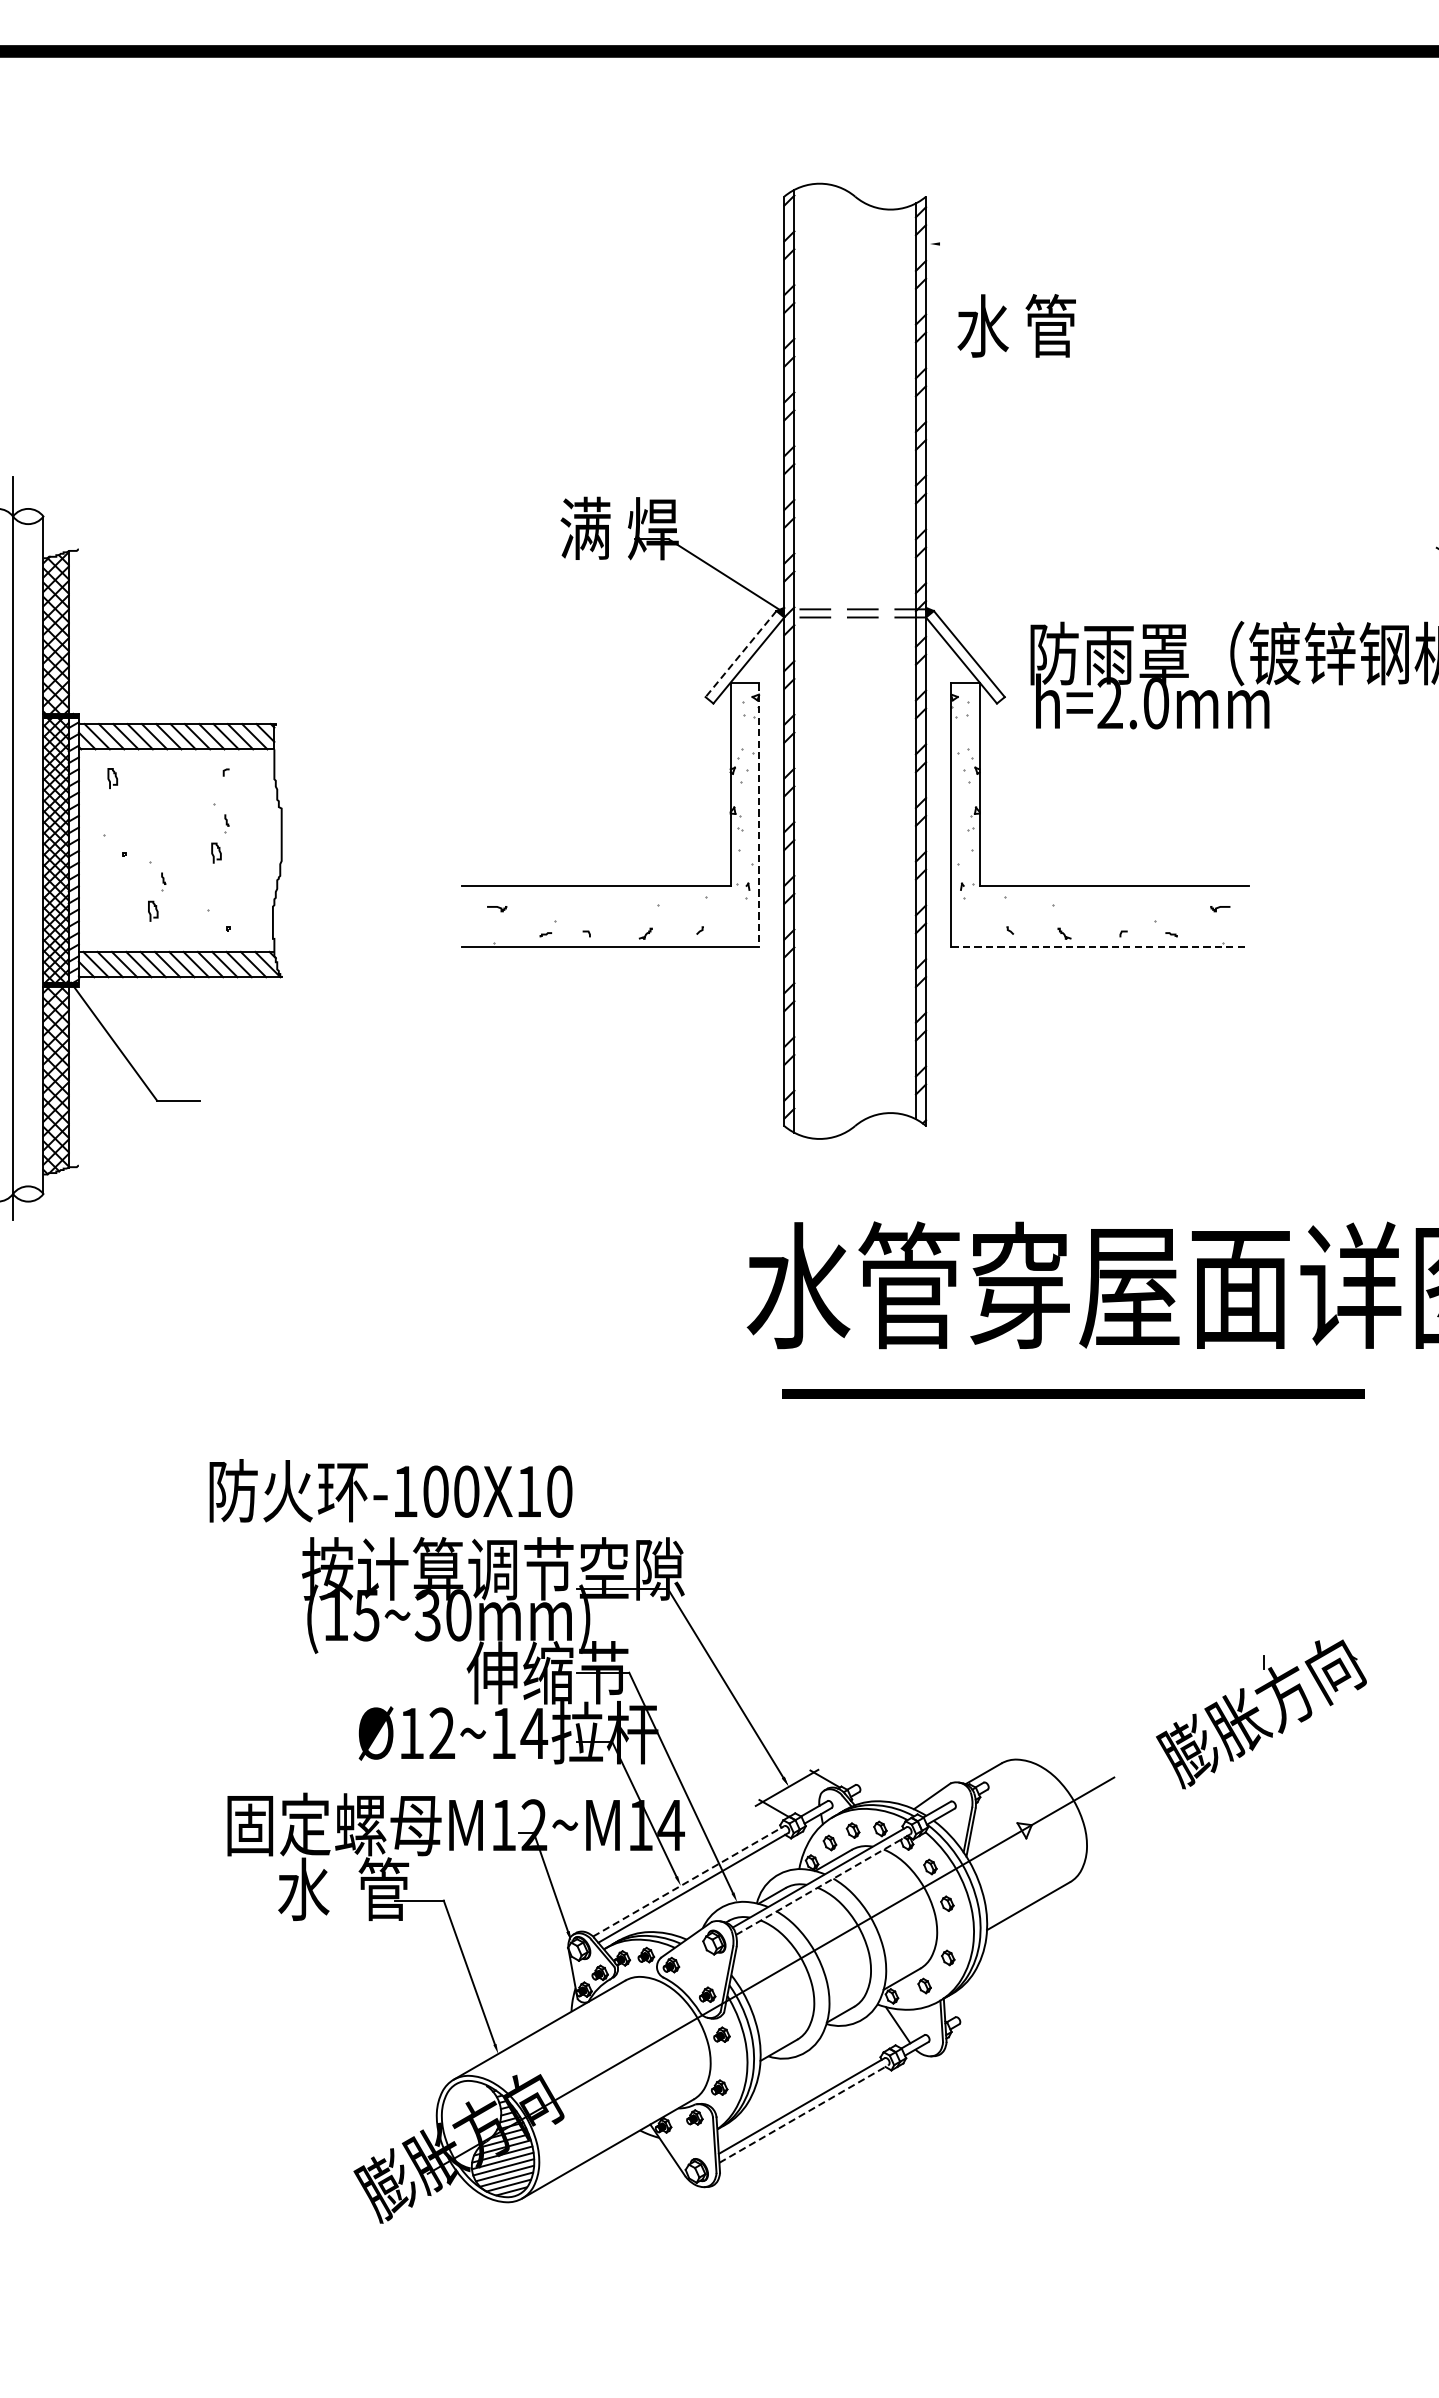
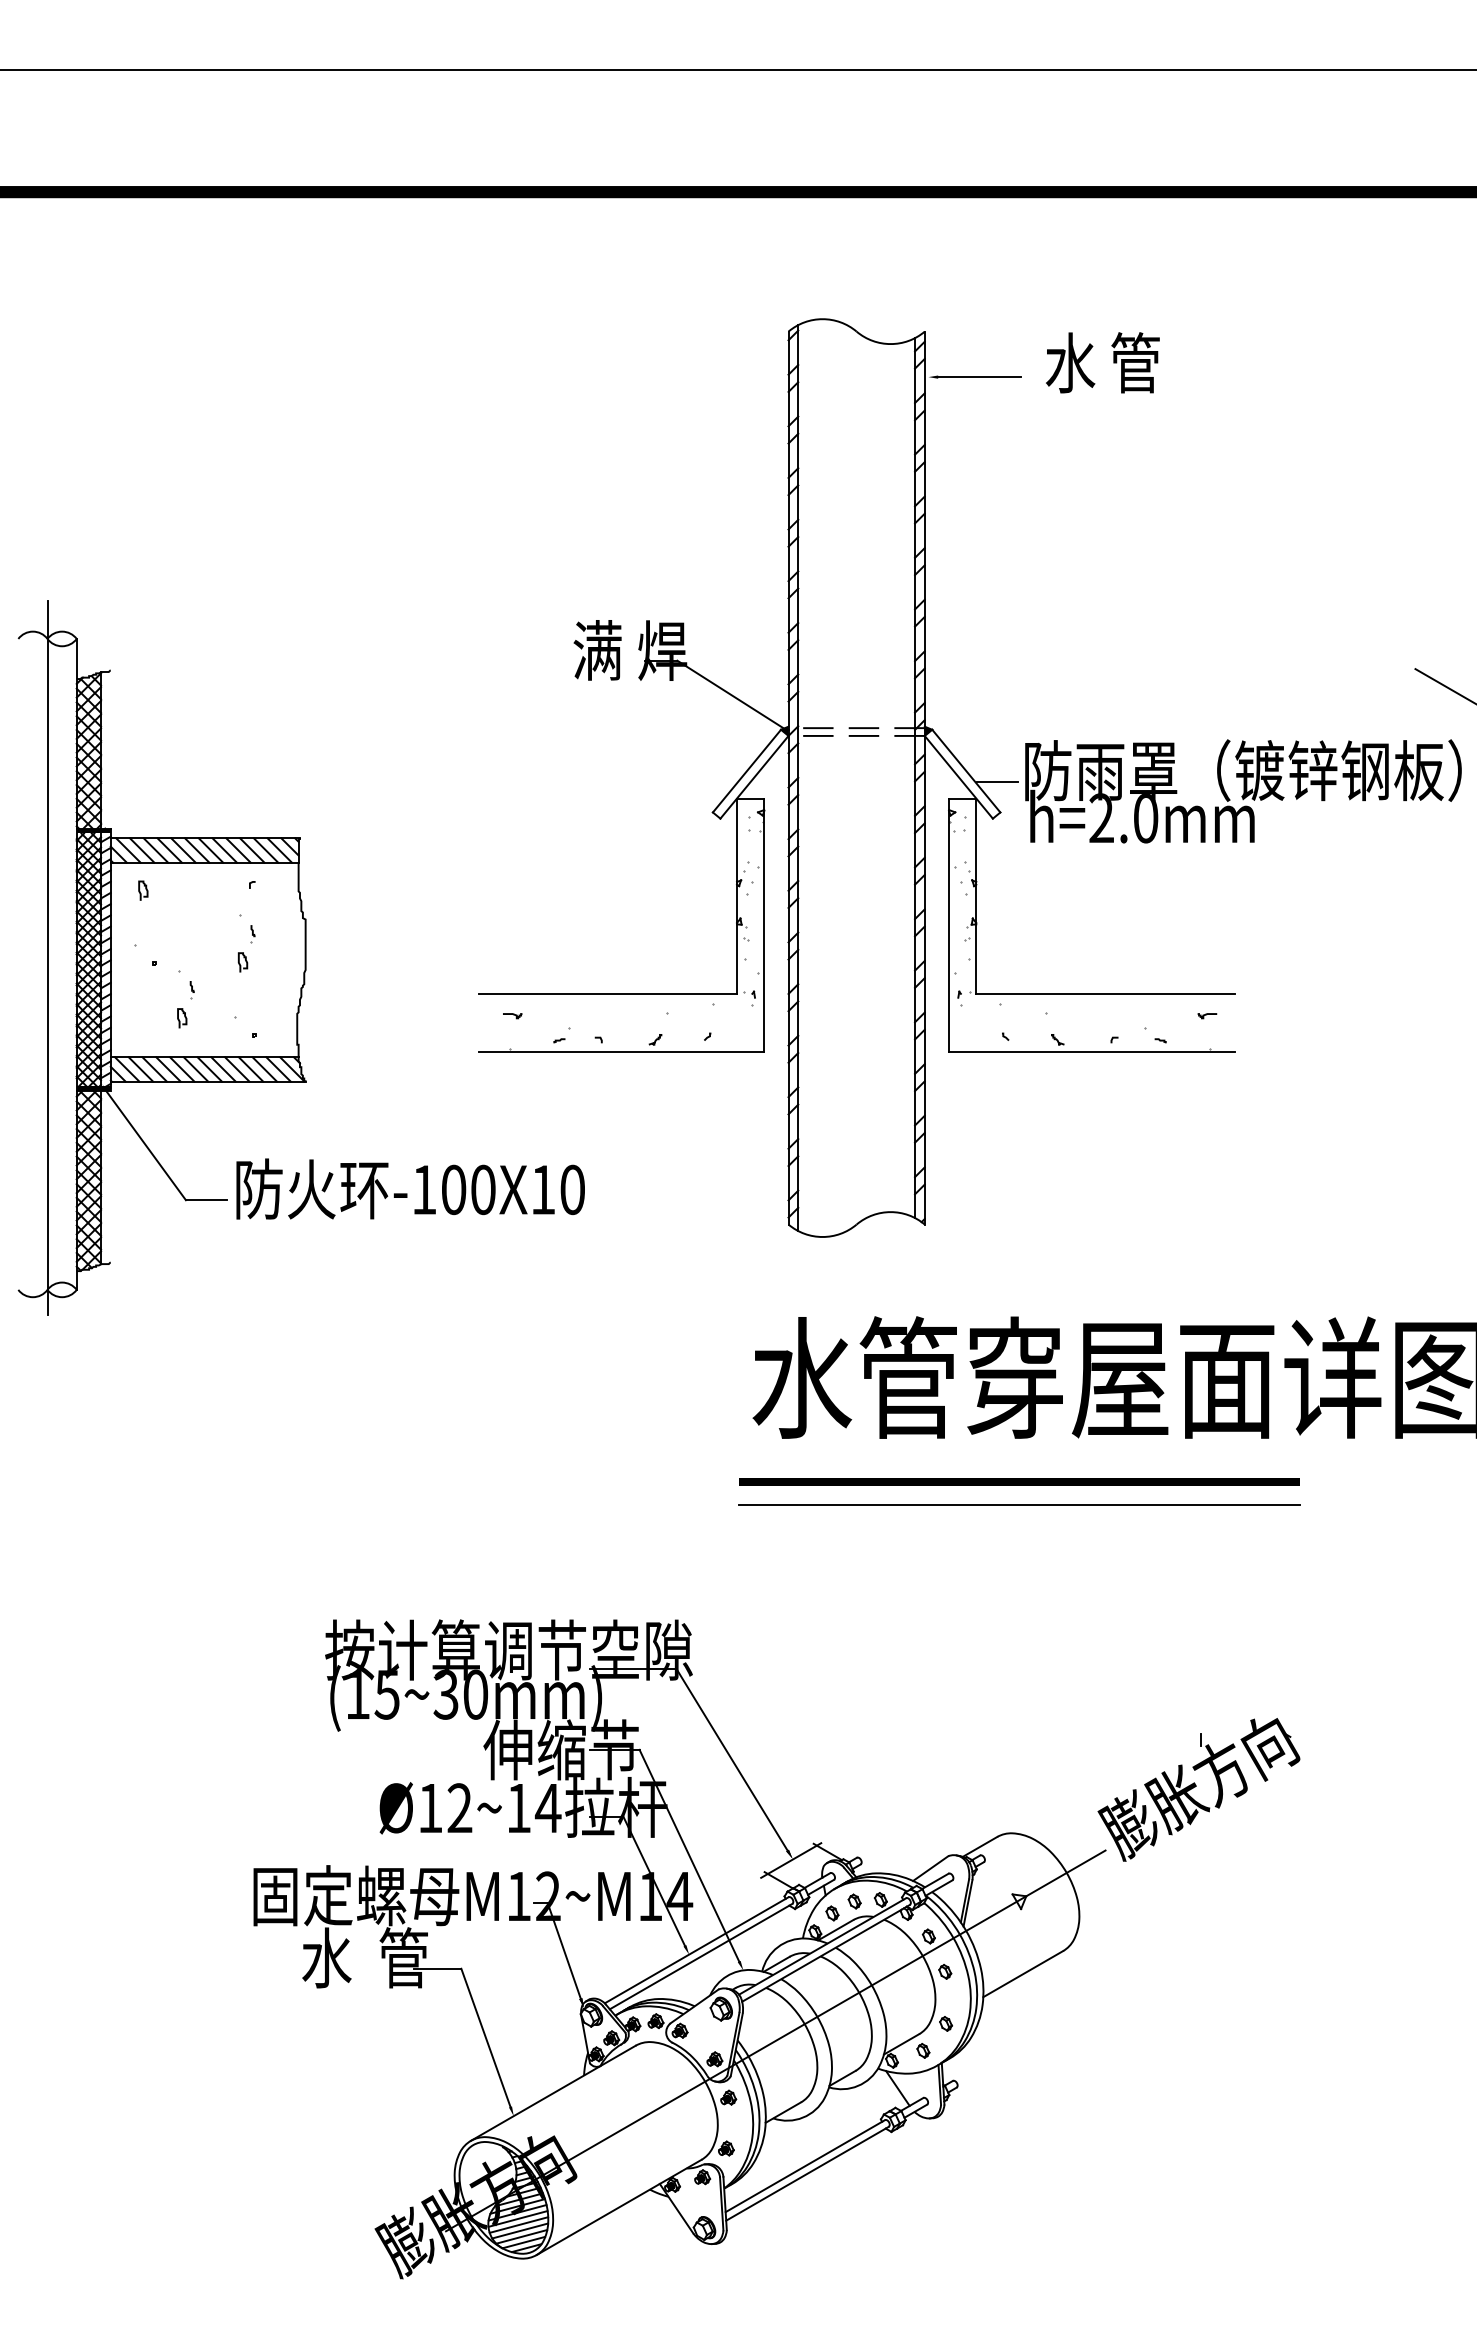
line: (983, 244) -> (979, 377), added
text: (1016, 325) -> (1102, 362), moved
line: (740, 654) -> (746, 771), dashed -> solid
line: (1001, 664) -> (997, 781), added
line: (759, 815) -> (764, 926), dashed -> solid
line: (1099, 946) -> (1091, 1052), dashed -> solid
line: (1073, 1393) -> (1019, 1481), moved
line: (1024, 1418) -> (1019, 1505), added
text: (390, 1490) -> (410, 1188), moved
part: (1260, 1714) -> (1198, 1789), moved
line: (689, 1881) -> (697, 1950), dashed -> solid
line: (823, 1884) -> (826, 1953), dashed -> solid
line: (804, 2113) -> (807, 2173), dashed -> solid

